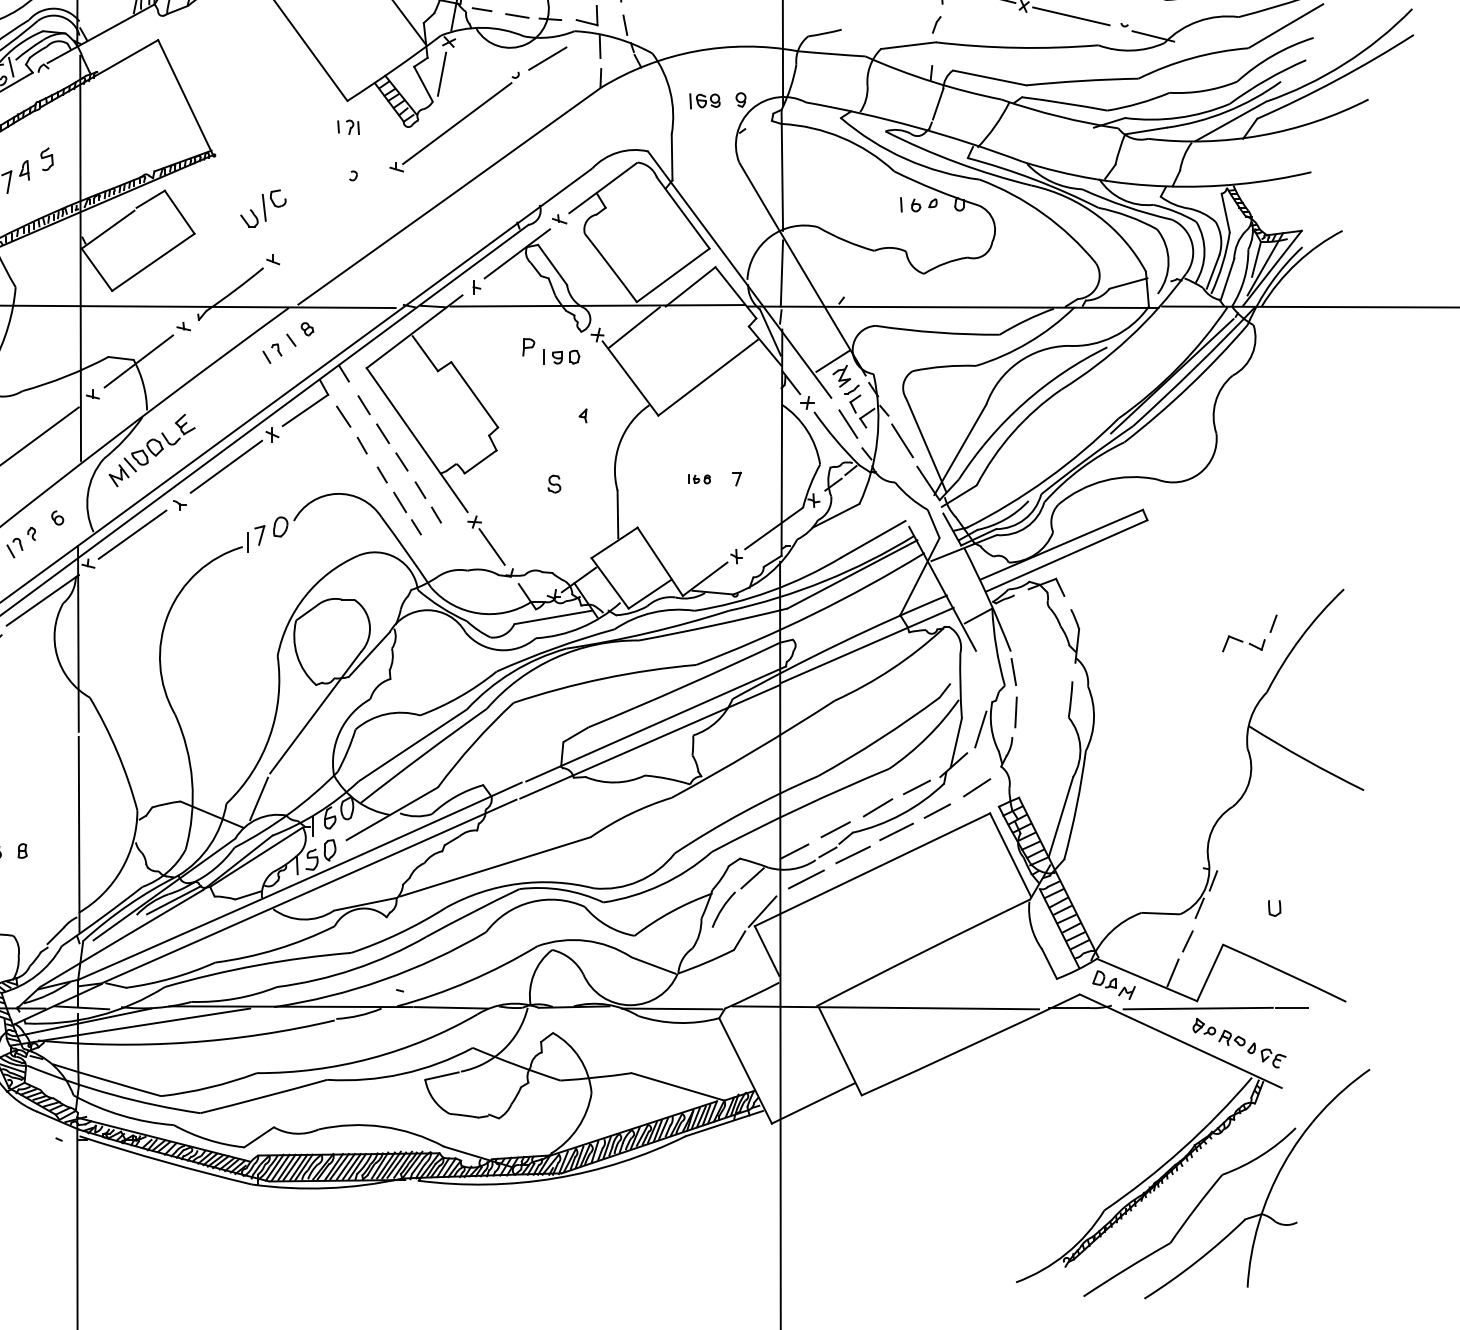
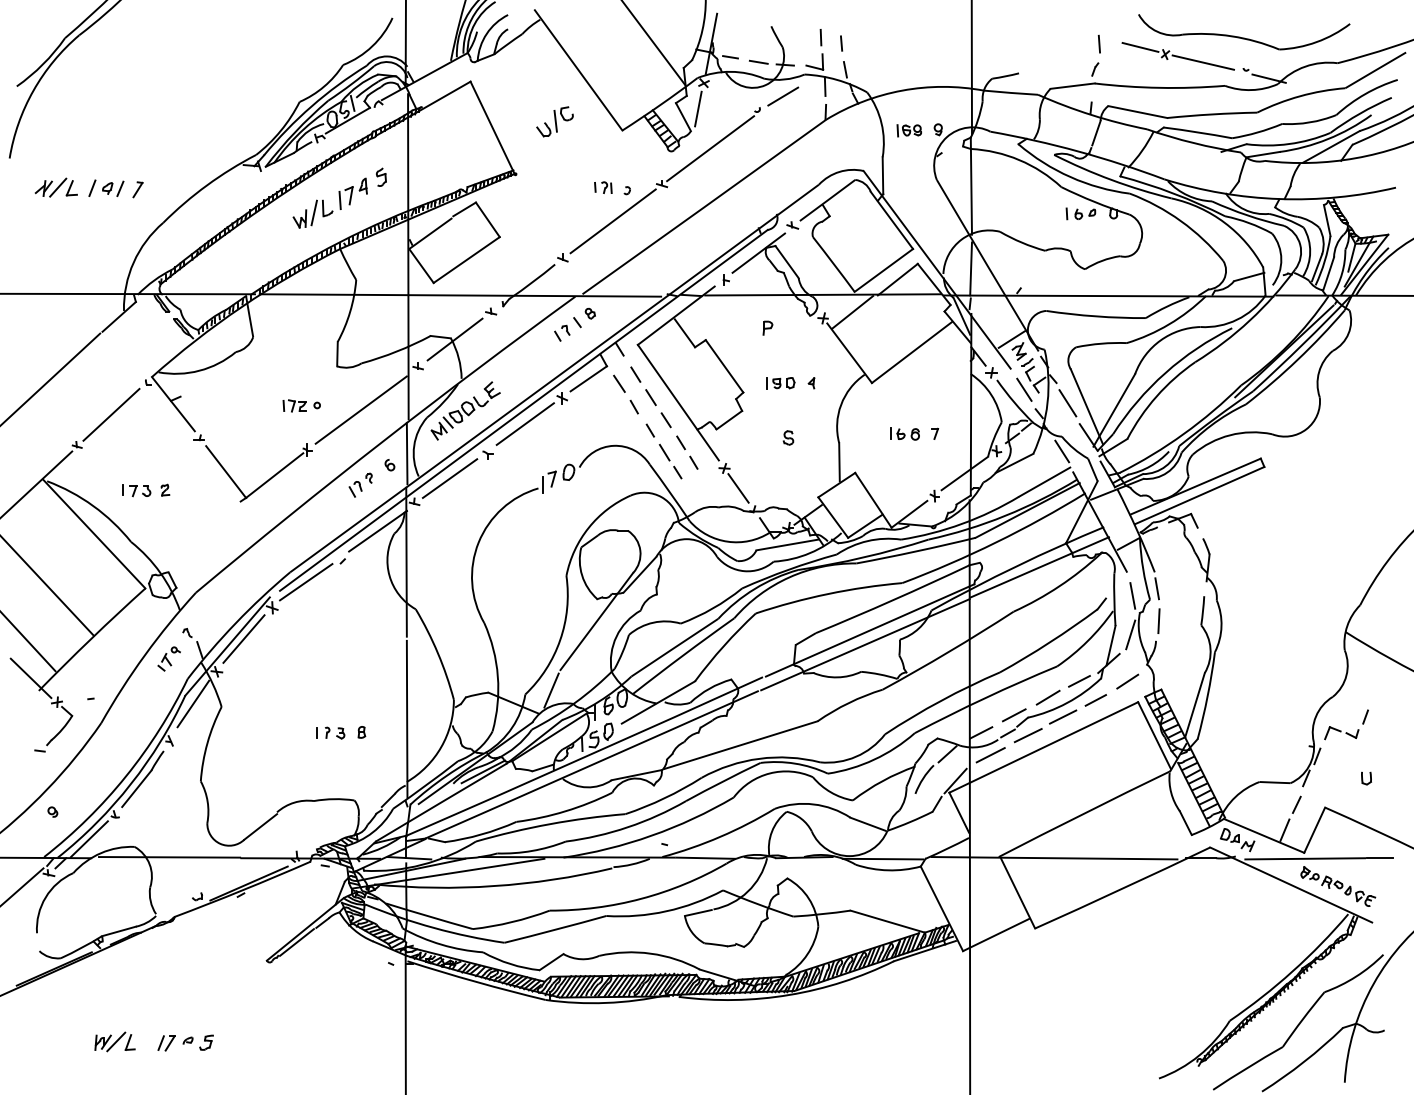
part: (348, 127) -> (603, 187), moved
part: (262, 208) -> (554, 121), moved
line: (335, 214) -> (612, 221), added
part: (561, 357) -> (780, 383), moved
part: (698, 478) -> (904, 433), size x1.67
line: (895, 500) -> (1062, 451), added
line: (78, 503) -> (406, 453), added
part: (1243, 640) -> (1341, 730), moved
line: (983, 680) -> (1132, 595), added

